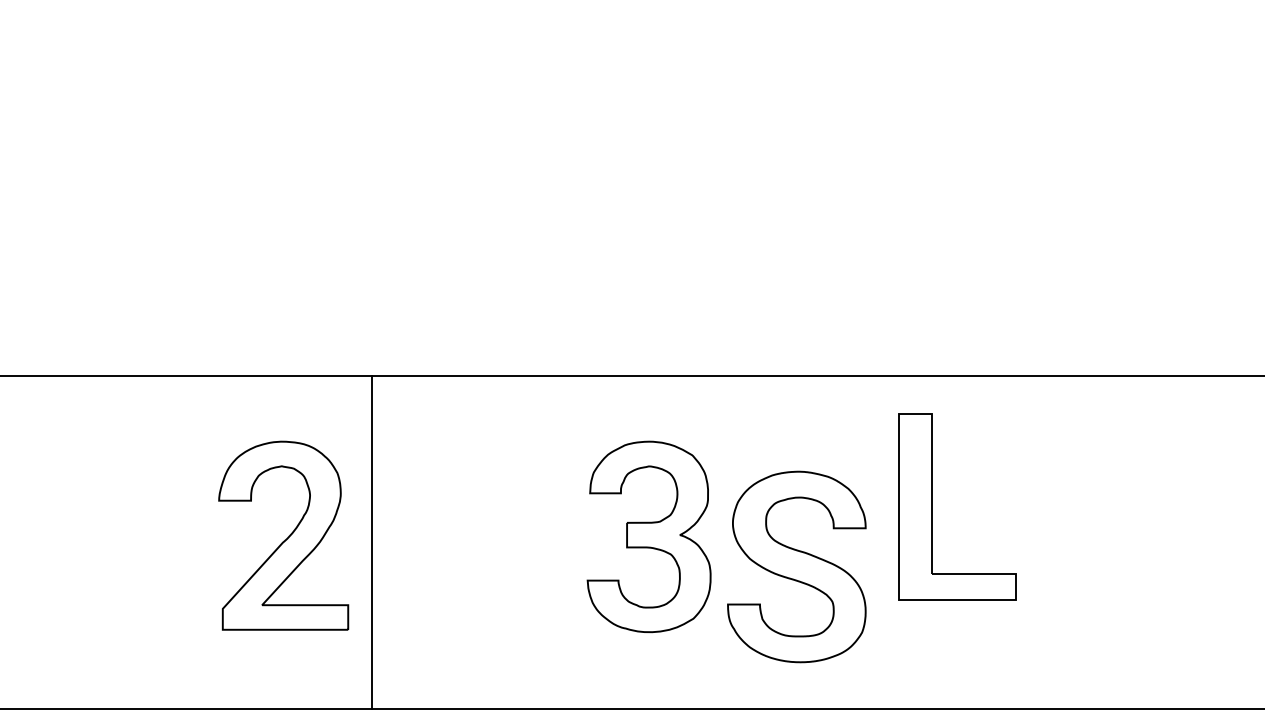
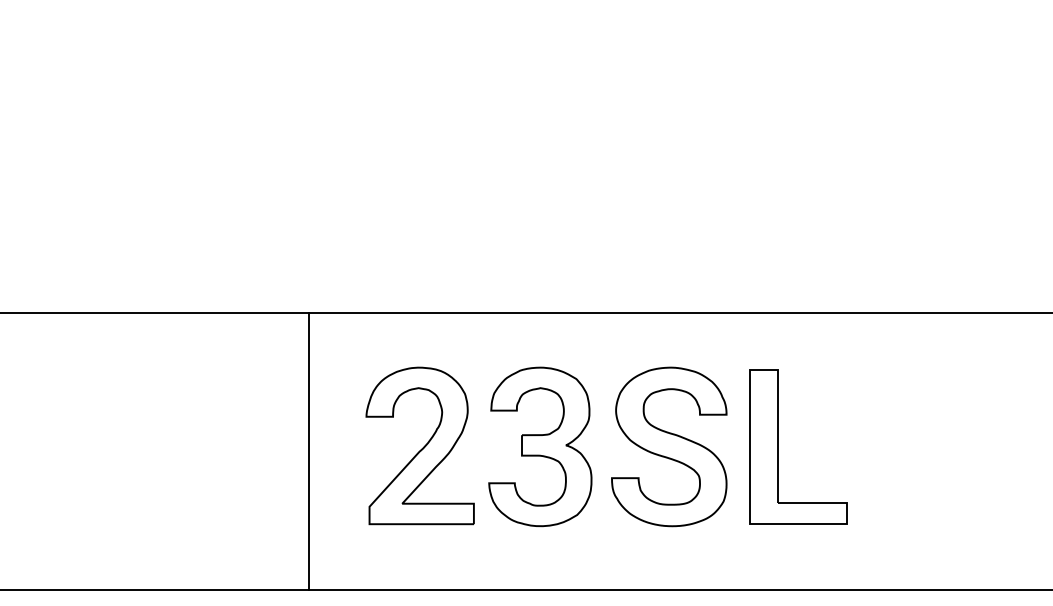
part: (932, 506) -> (778, 446), moved
part: (282, 535) -> (419, 445), moved
part: (797, 566) -> (669, 446), moved

